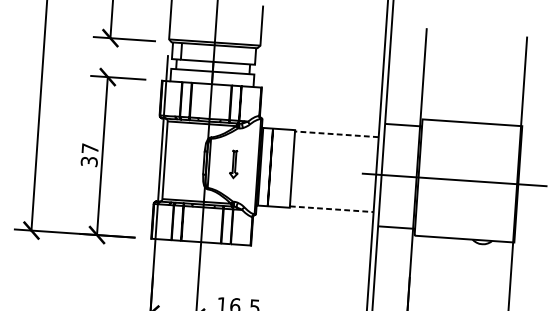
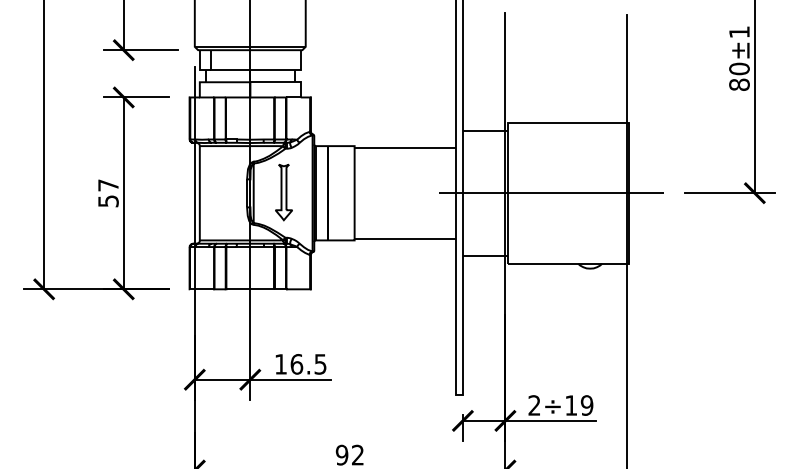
line: (336, 134) -> (405, 147), dashed -> solid
text: (88, 161) -> (107, 200), 37 -> 57
part: (233, 164) -> (283, 192), size x1.67
line: (331, 209) -> (405, 238), dashed -> solid

